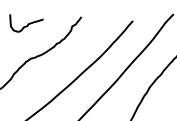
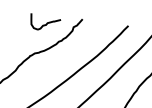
curve: (27, 24) -> (46, 23), moved

